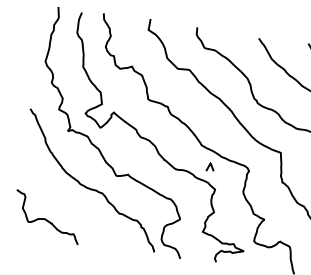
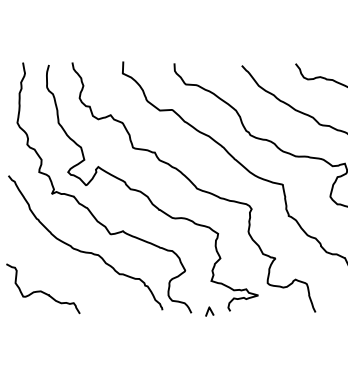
curve: (210, 166) -> (209, 310), moved

